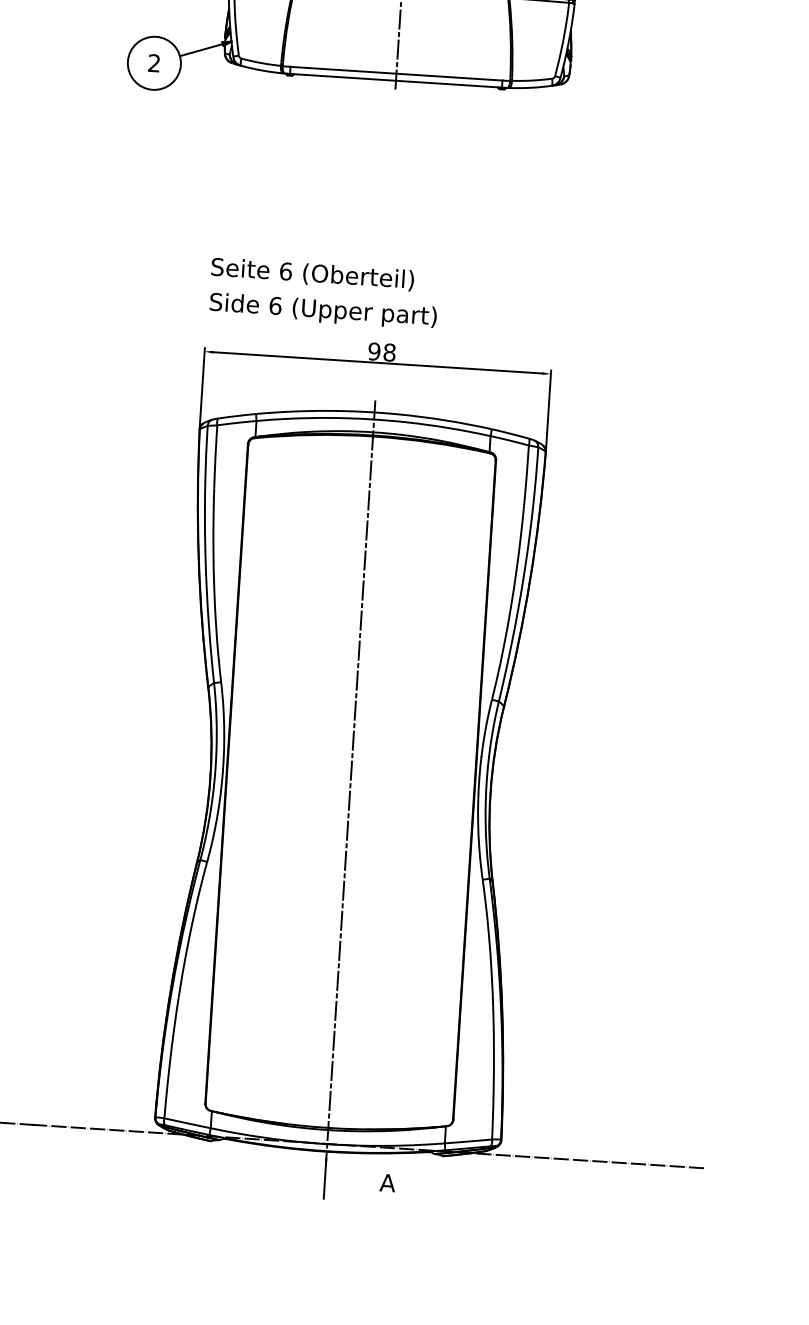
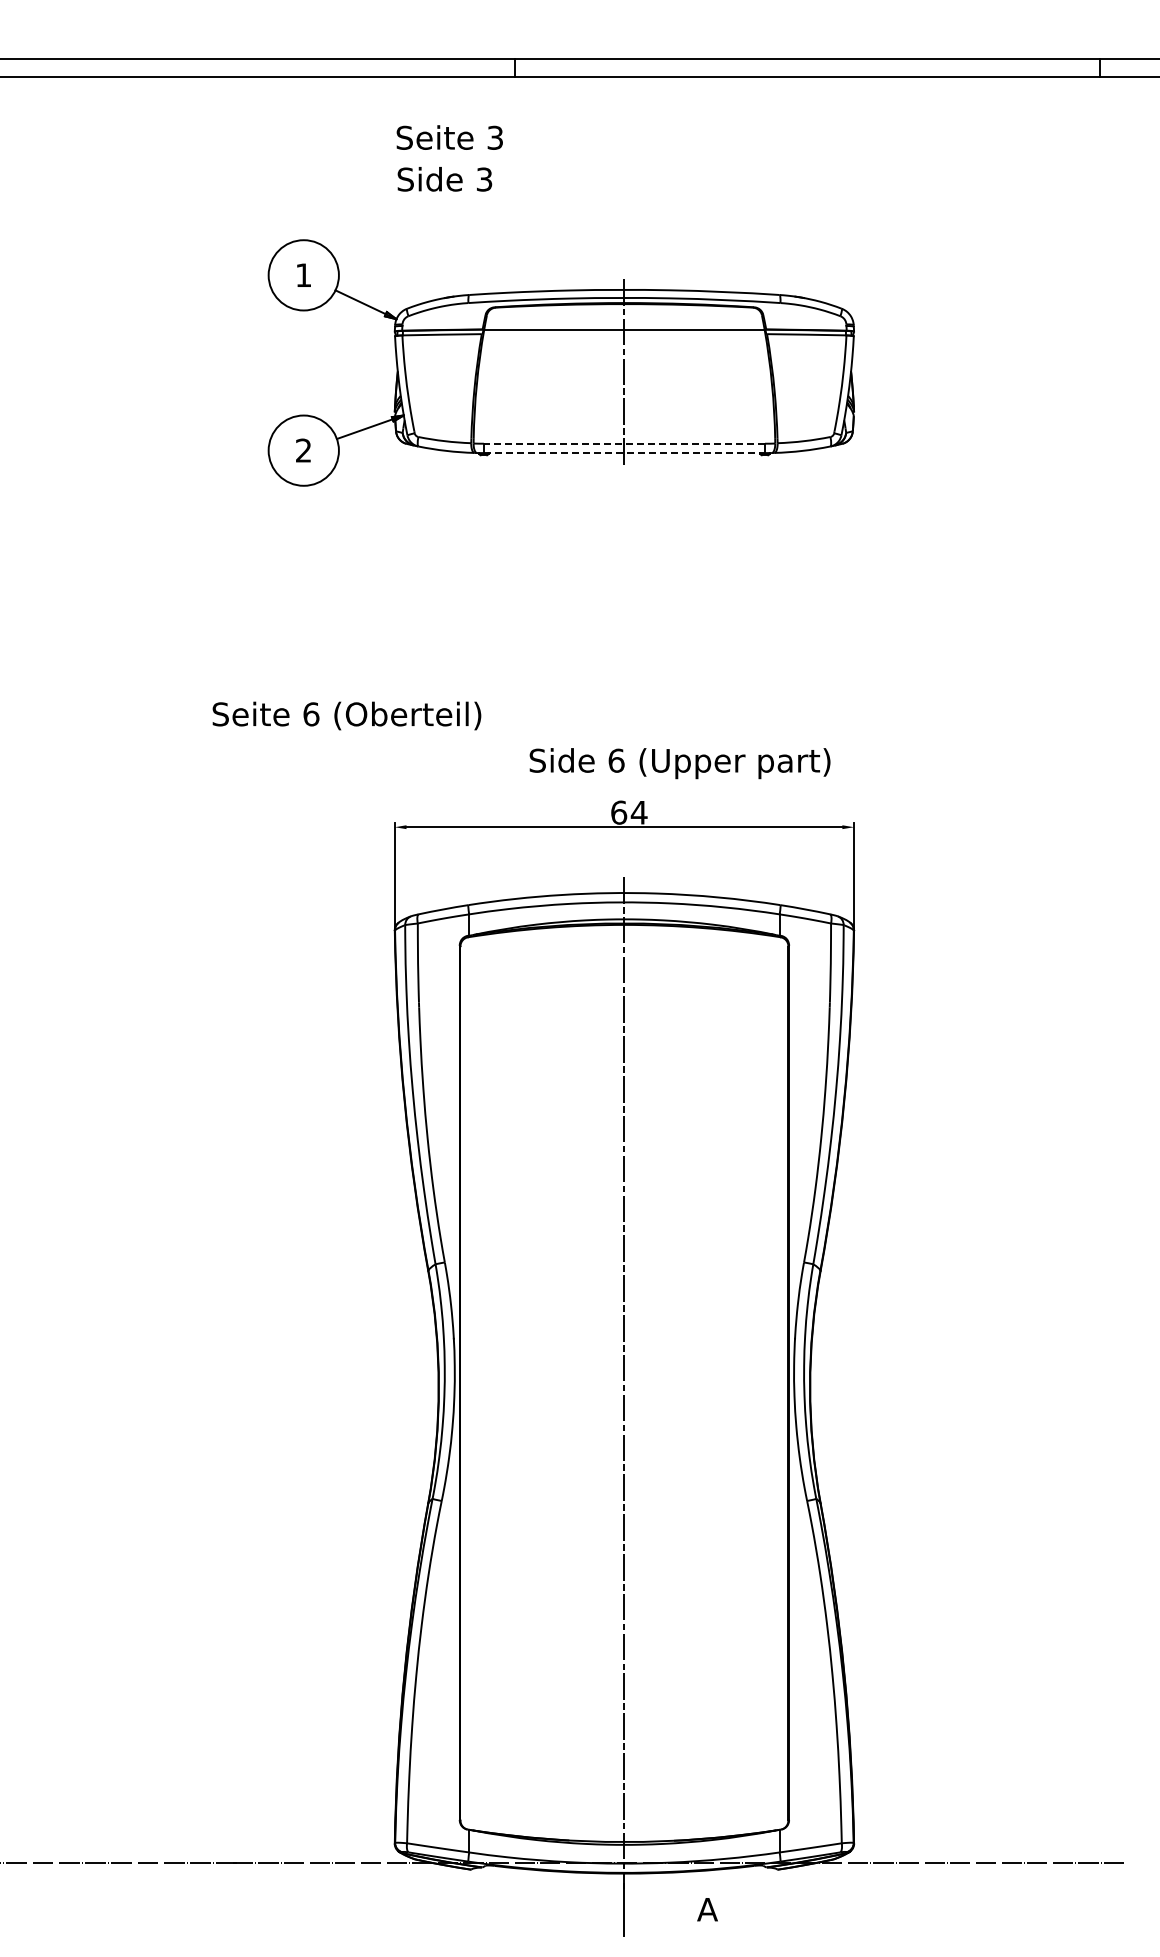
line: (396, 73) -> (624, 443), solid -> dashed
line: (396, 81) -> (624, 453), solid -> dashed
text: (312, 274) -> (346, 715), moved
text: (322, 311) -> (679, 763), moved
text: (382, 352) -> (629, 812), 98 -> 64

